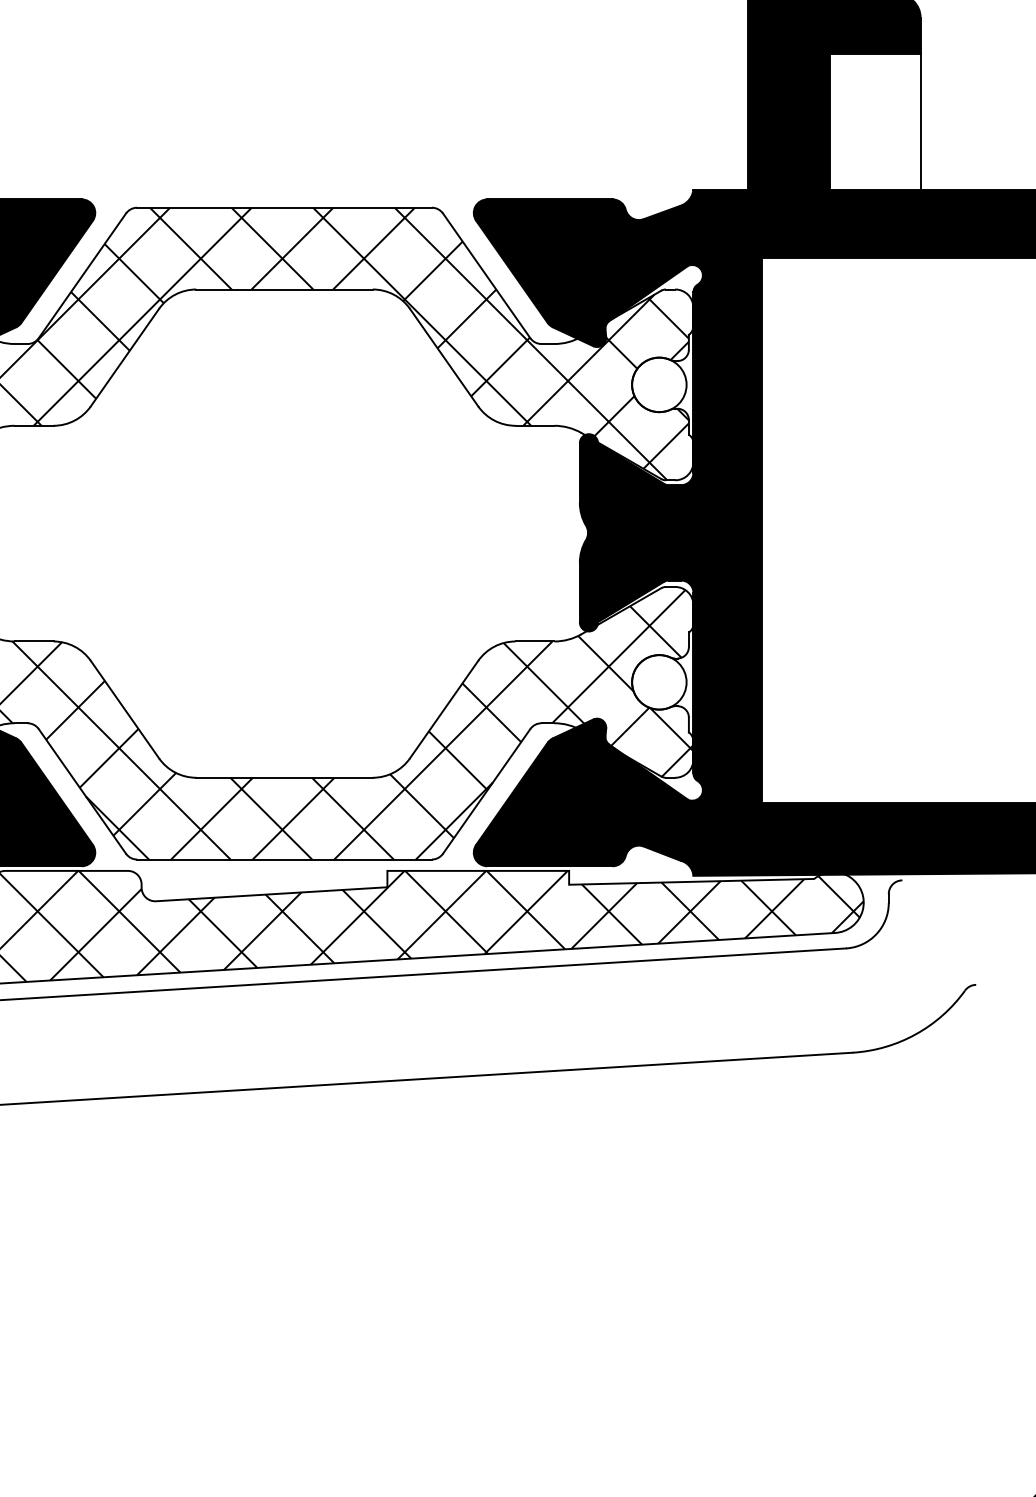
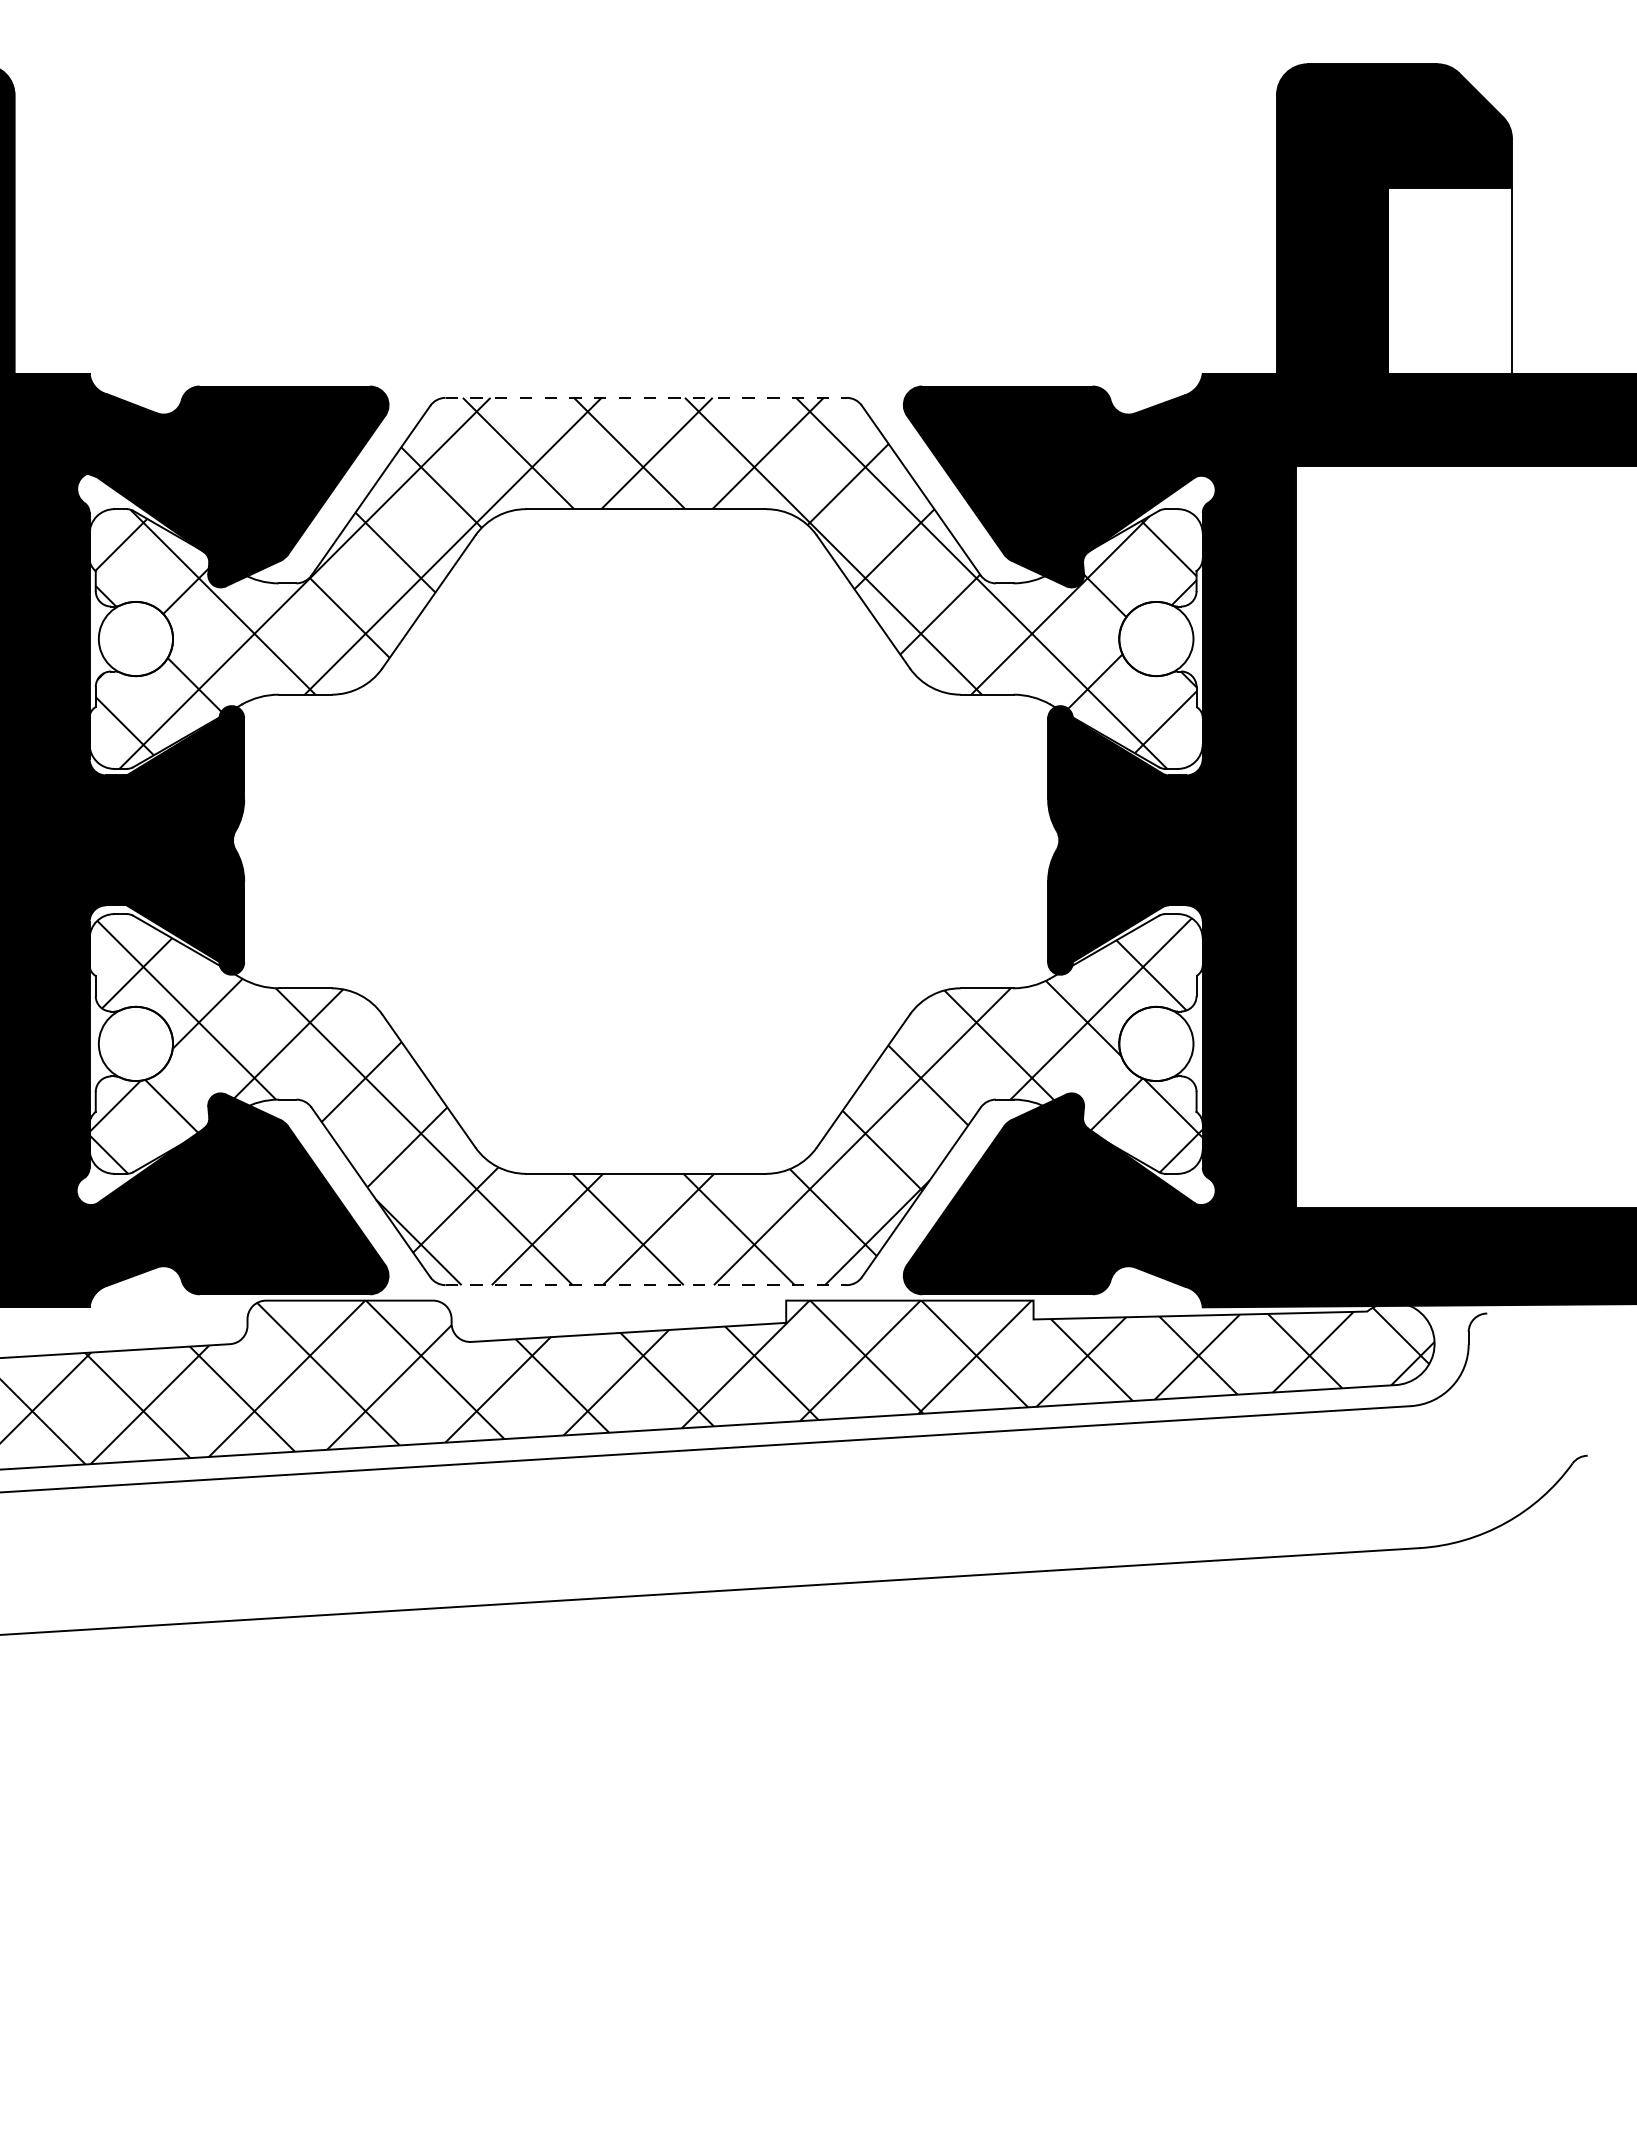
line: (284, 207) -> (646, 397), solid -> dashed
line: (284, 859) -> (646, 1285), solid -> dashed

